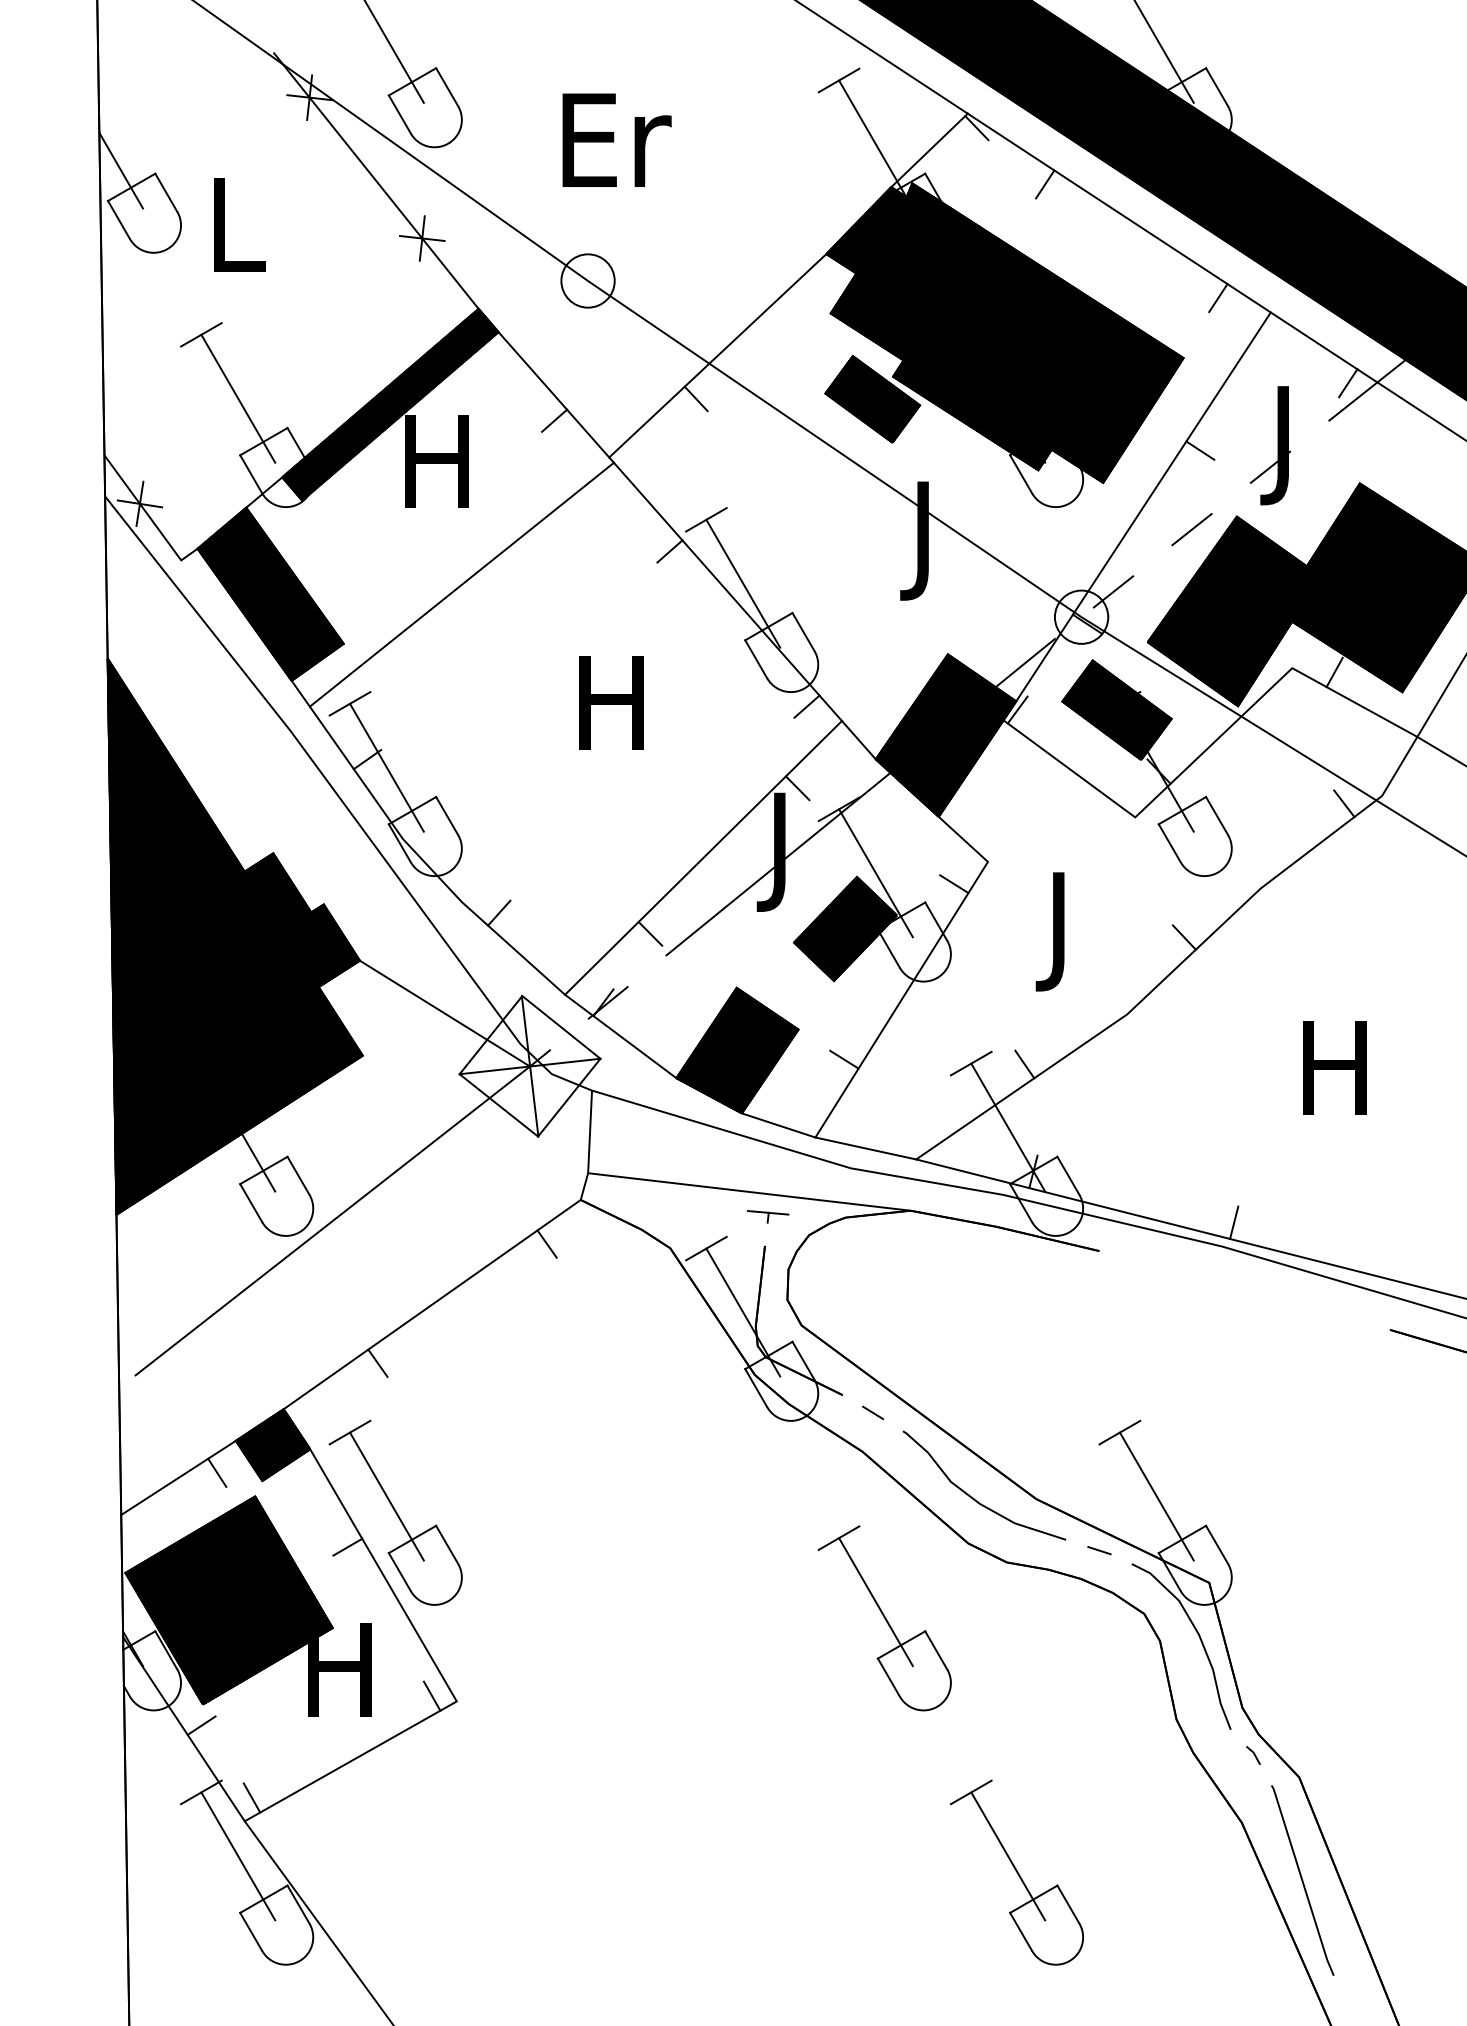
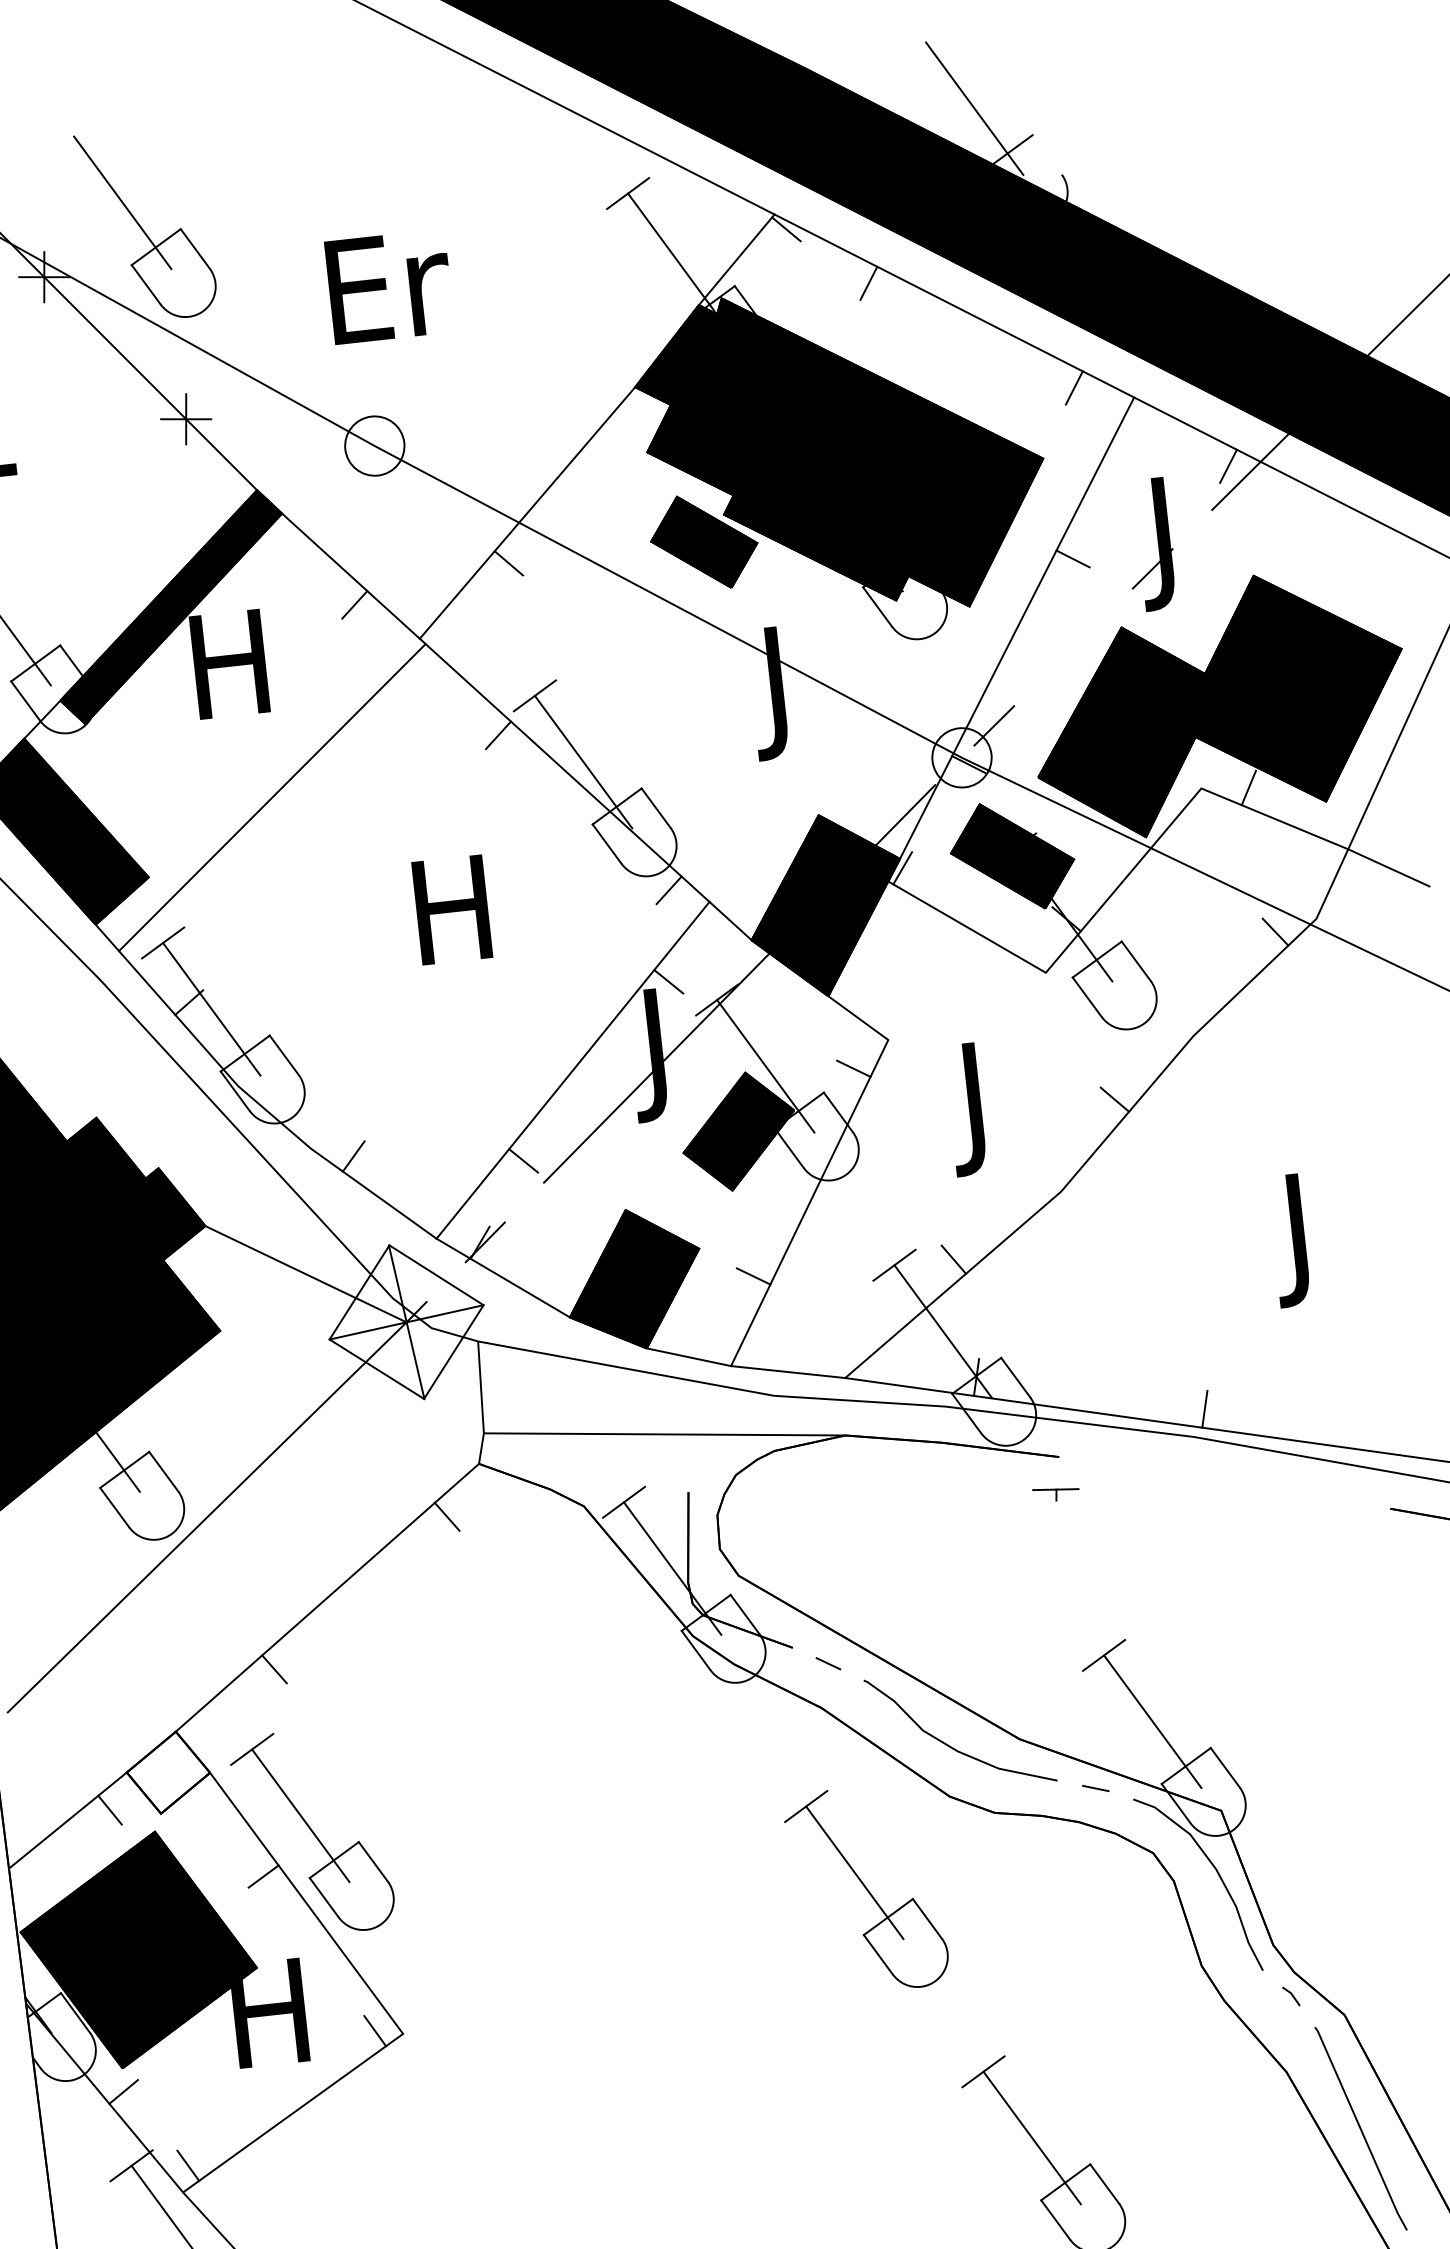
line: (1217, 87) -> (1047, 155), removed
line: (1191, 529) -> (1072, 647), removed
text: (1334, 1080) -> (1298, 1239), H -> J
part: (768, 1216) -> (1056, 1493), moved
fill: (272, 1444) -> (167, 1772), removed

